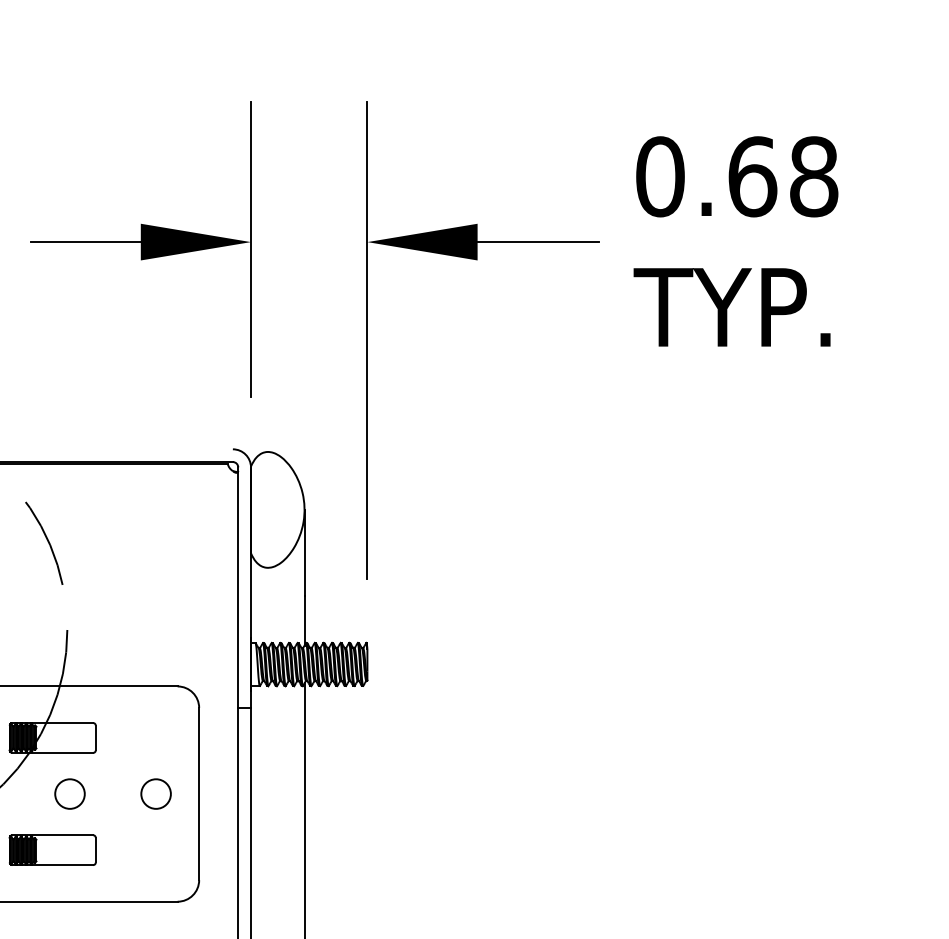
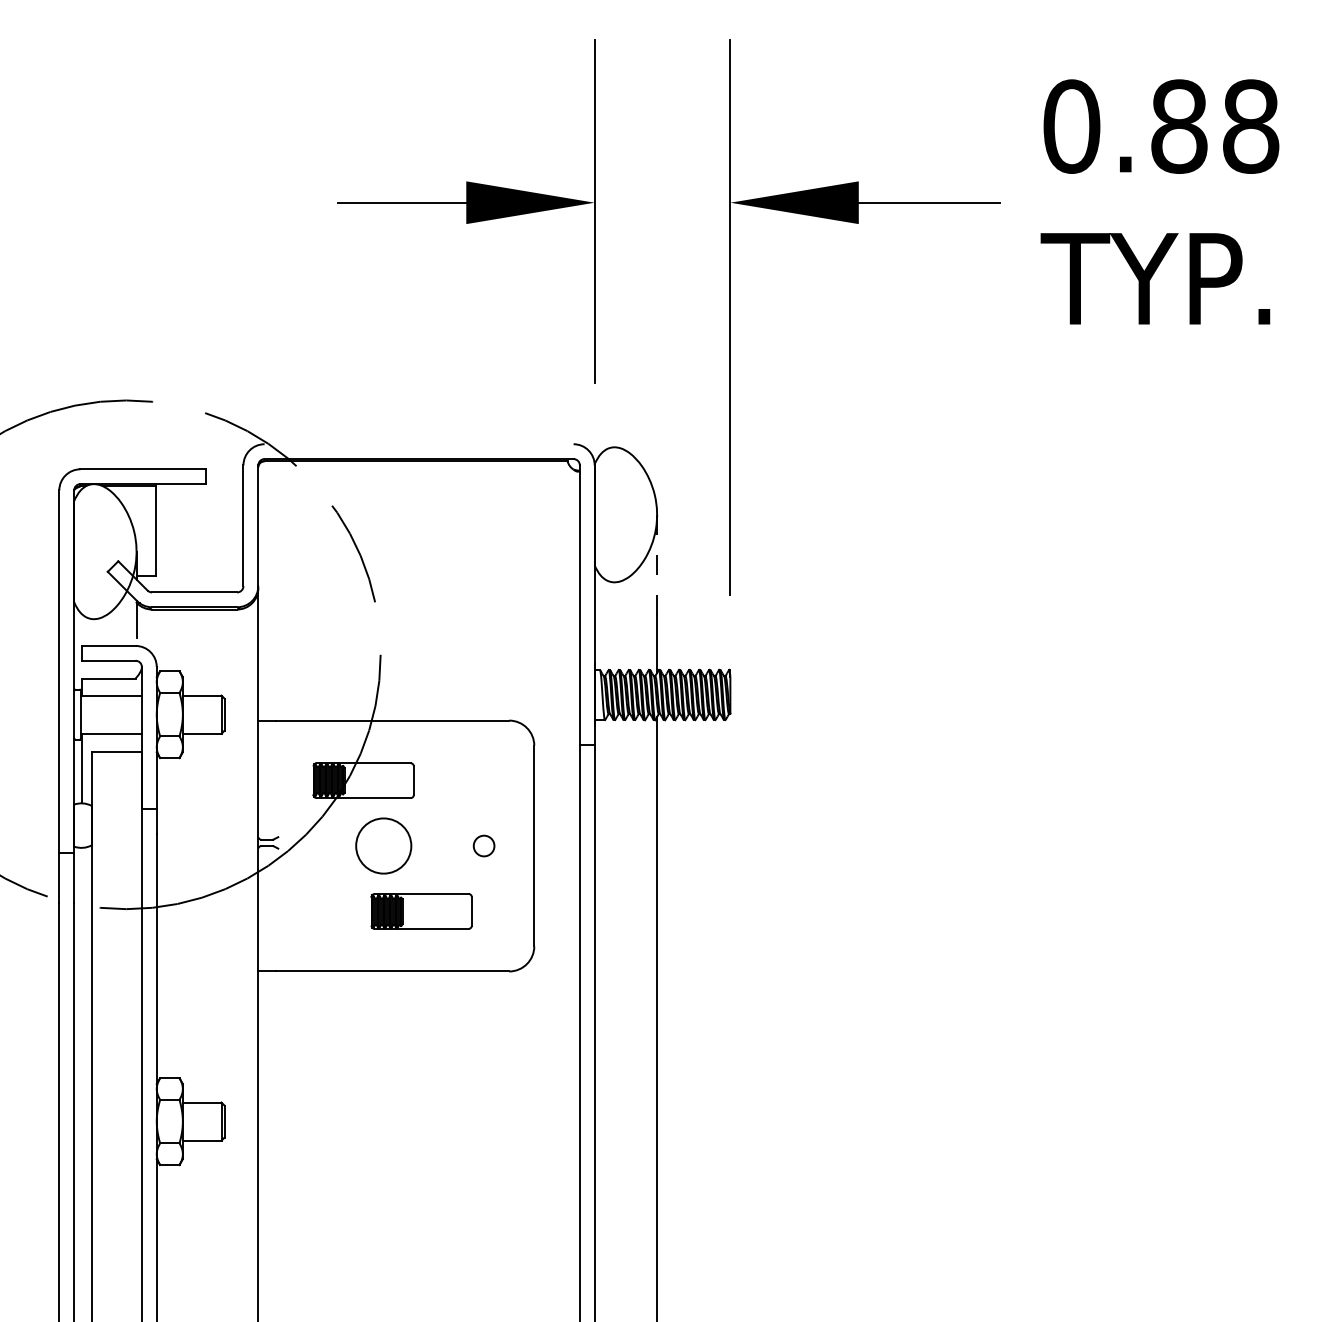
text: (752, 176) -> (1179, 126), 0.68 -> 0.88
line: (304, 553) -> (657, 565), solid -> dashed
circle: (69, 793) -> (383, 845), size x1.6
circle: (155, 793) -> (483, 845), size x0.6
part: (52, 850) -> (421, 911), moved

